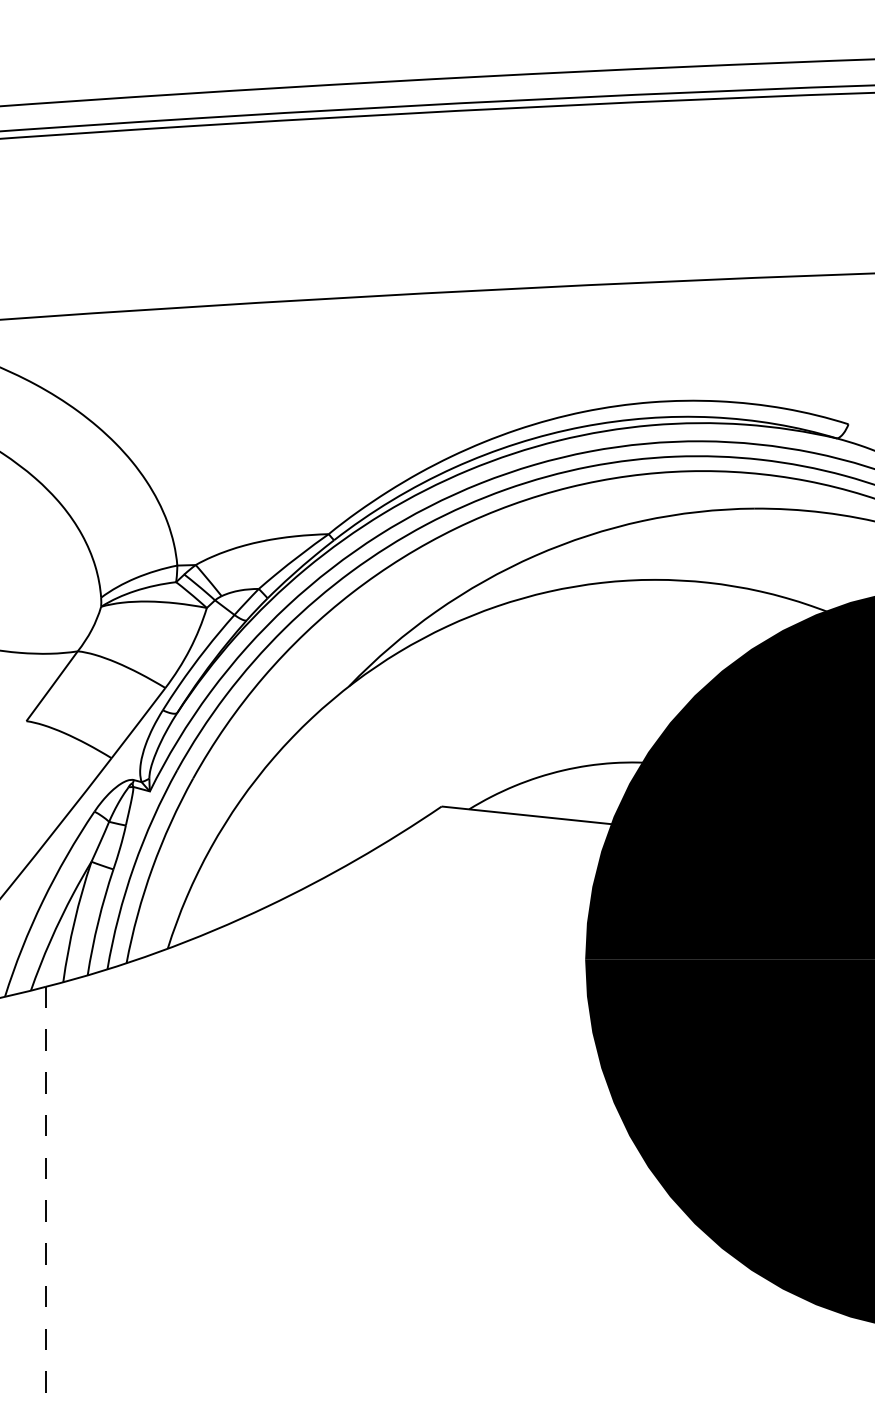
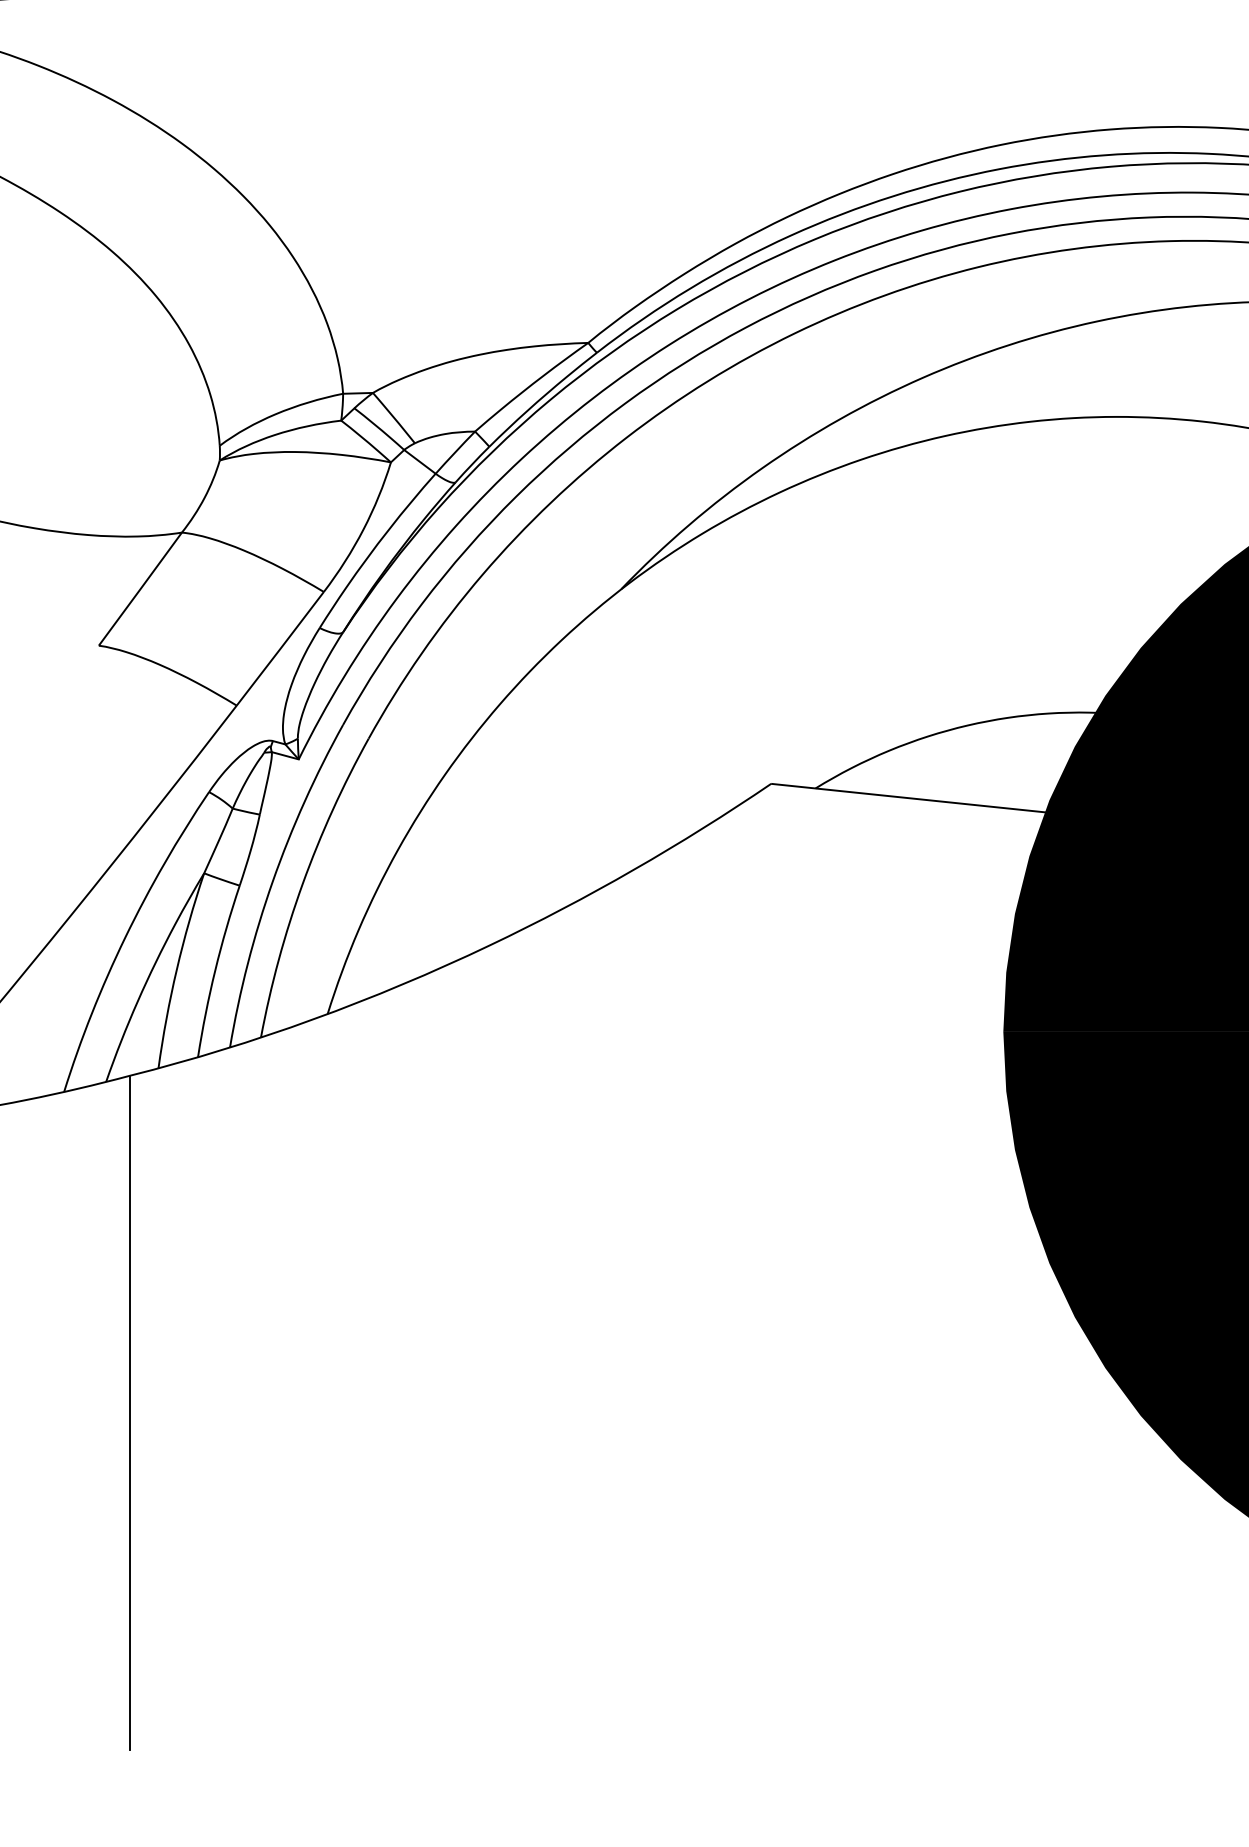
line: (45, 1195) -> (129, 1413), dashed -> solid

